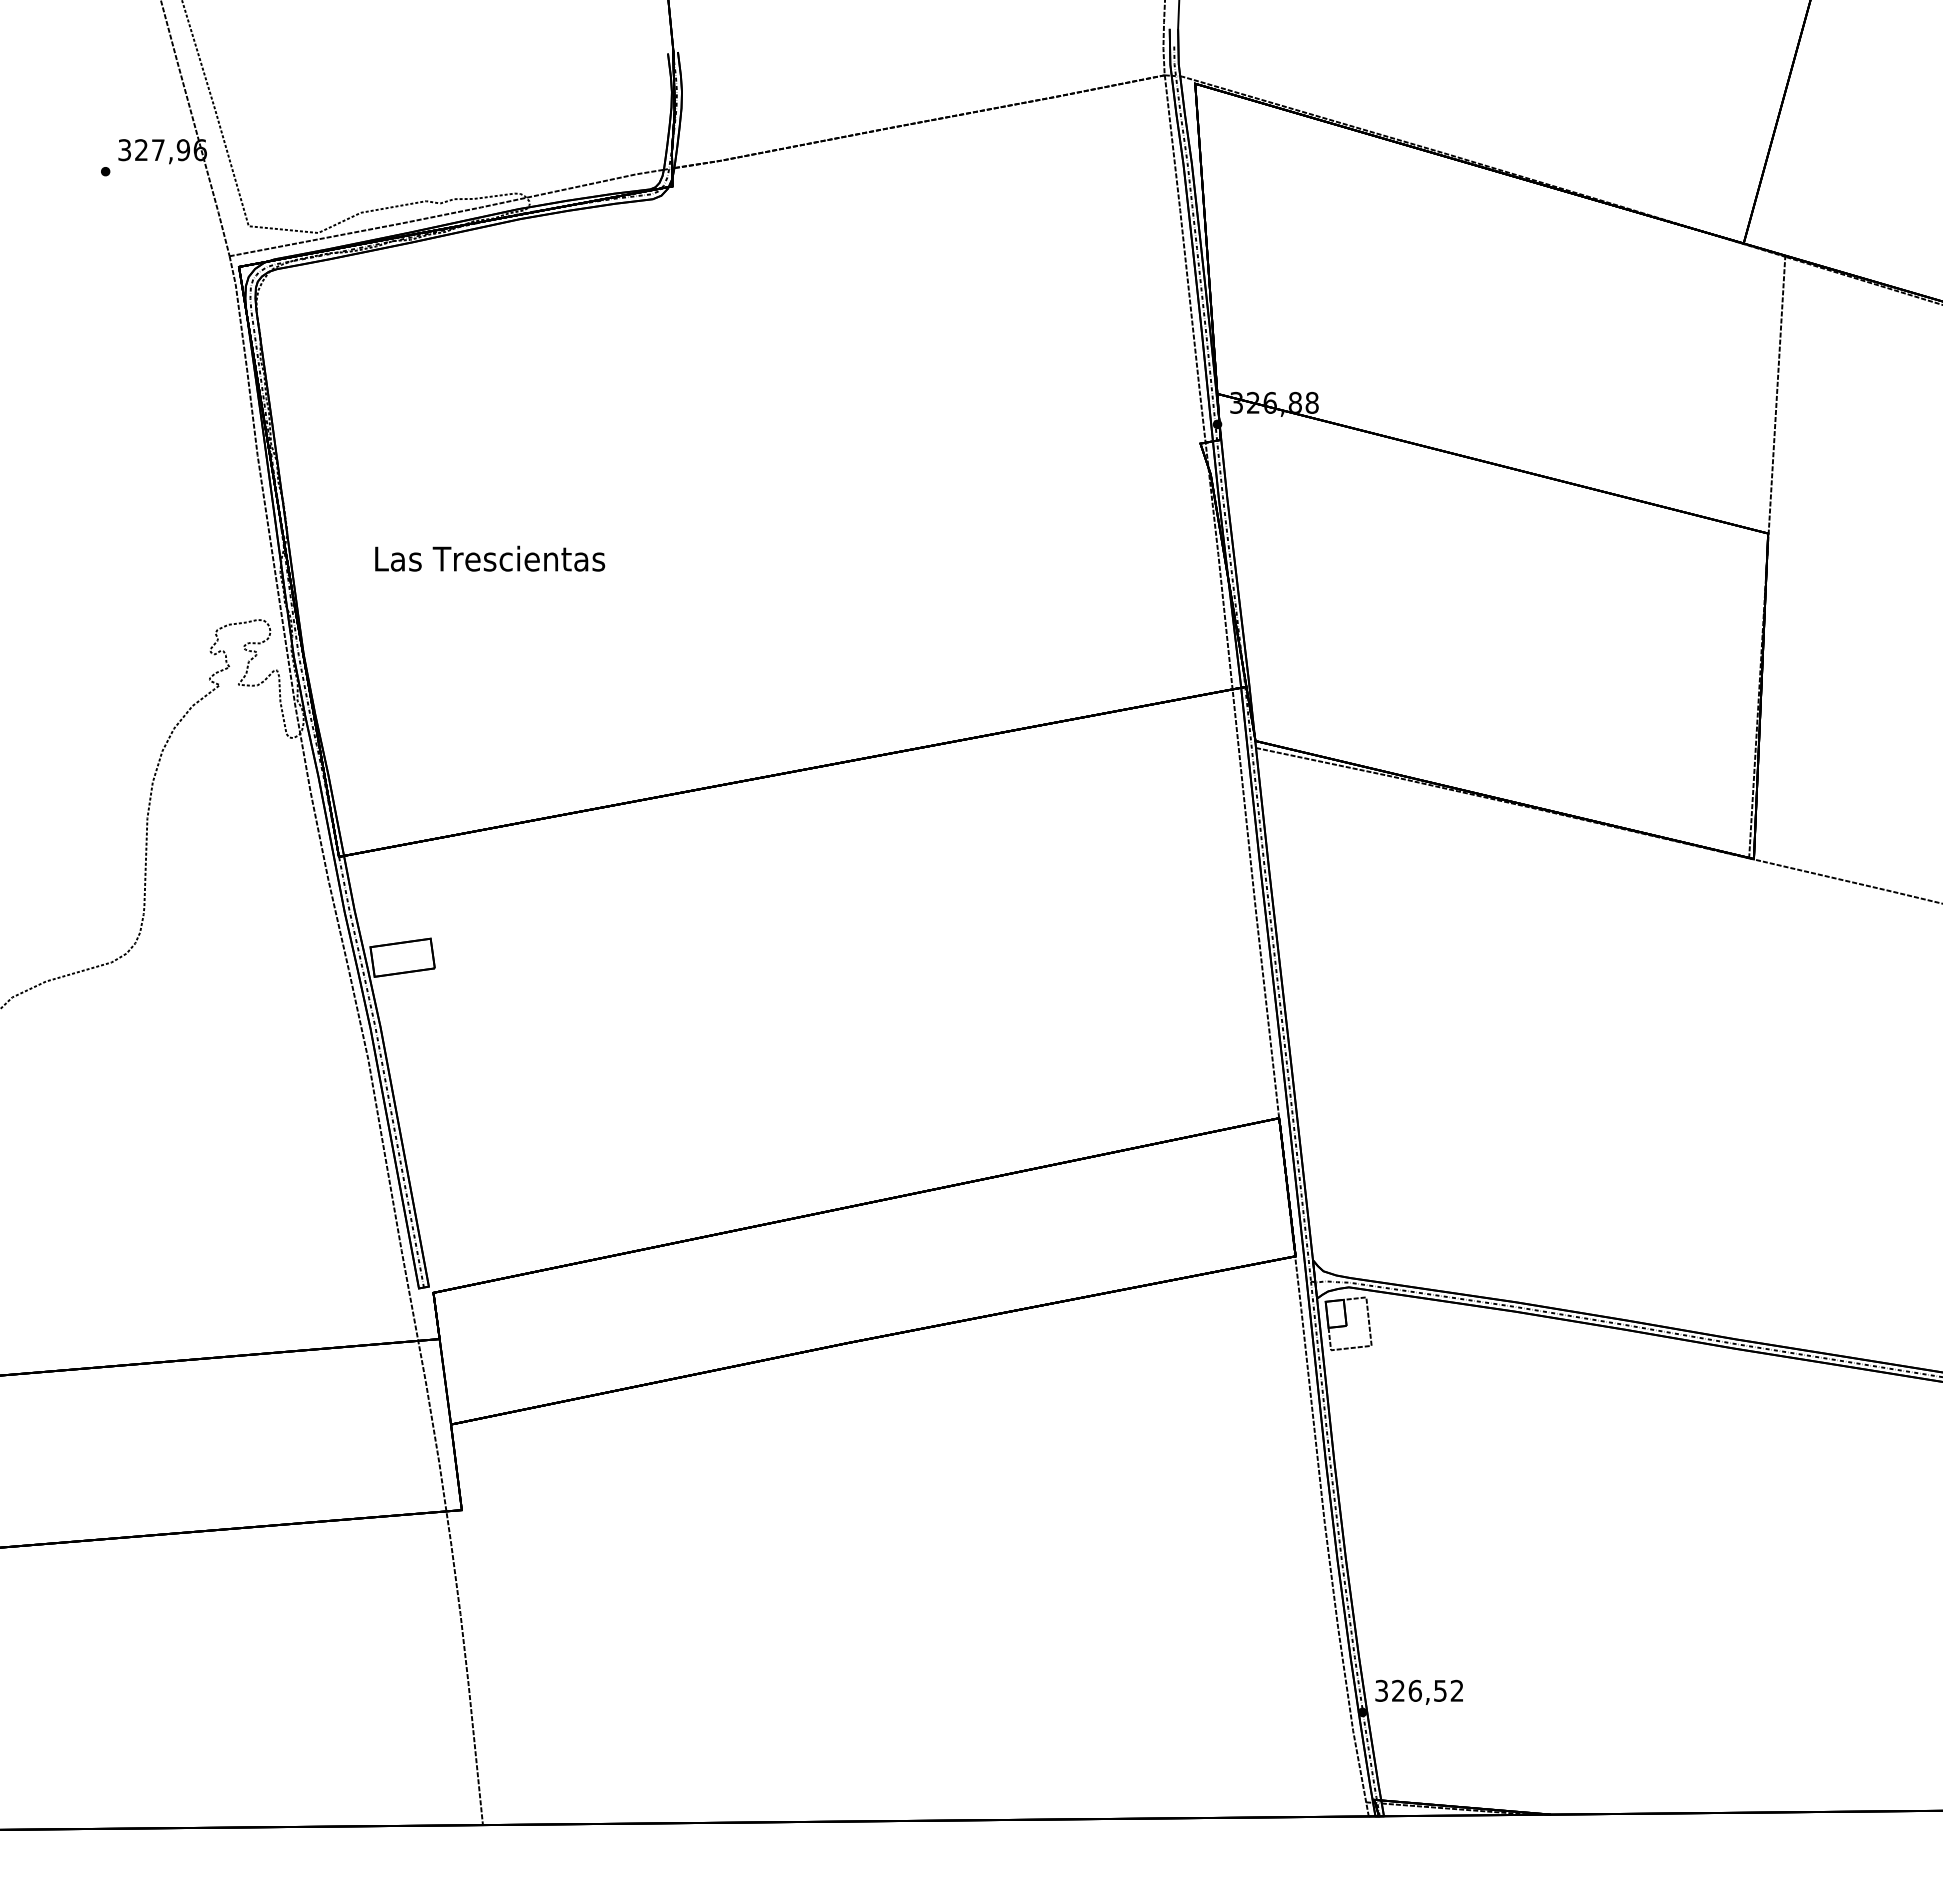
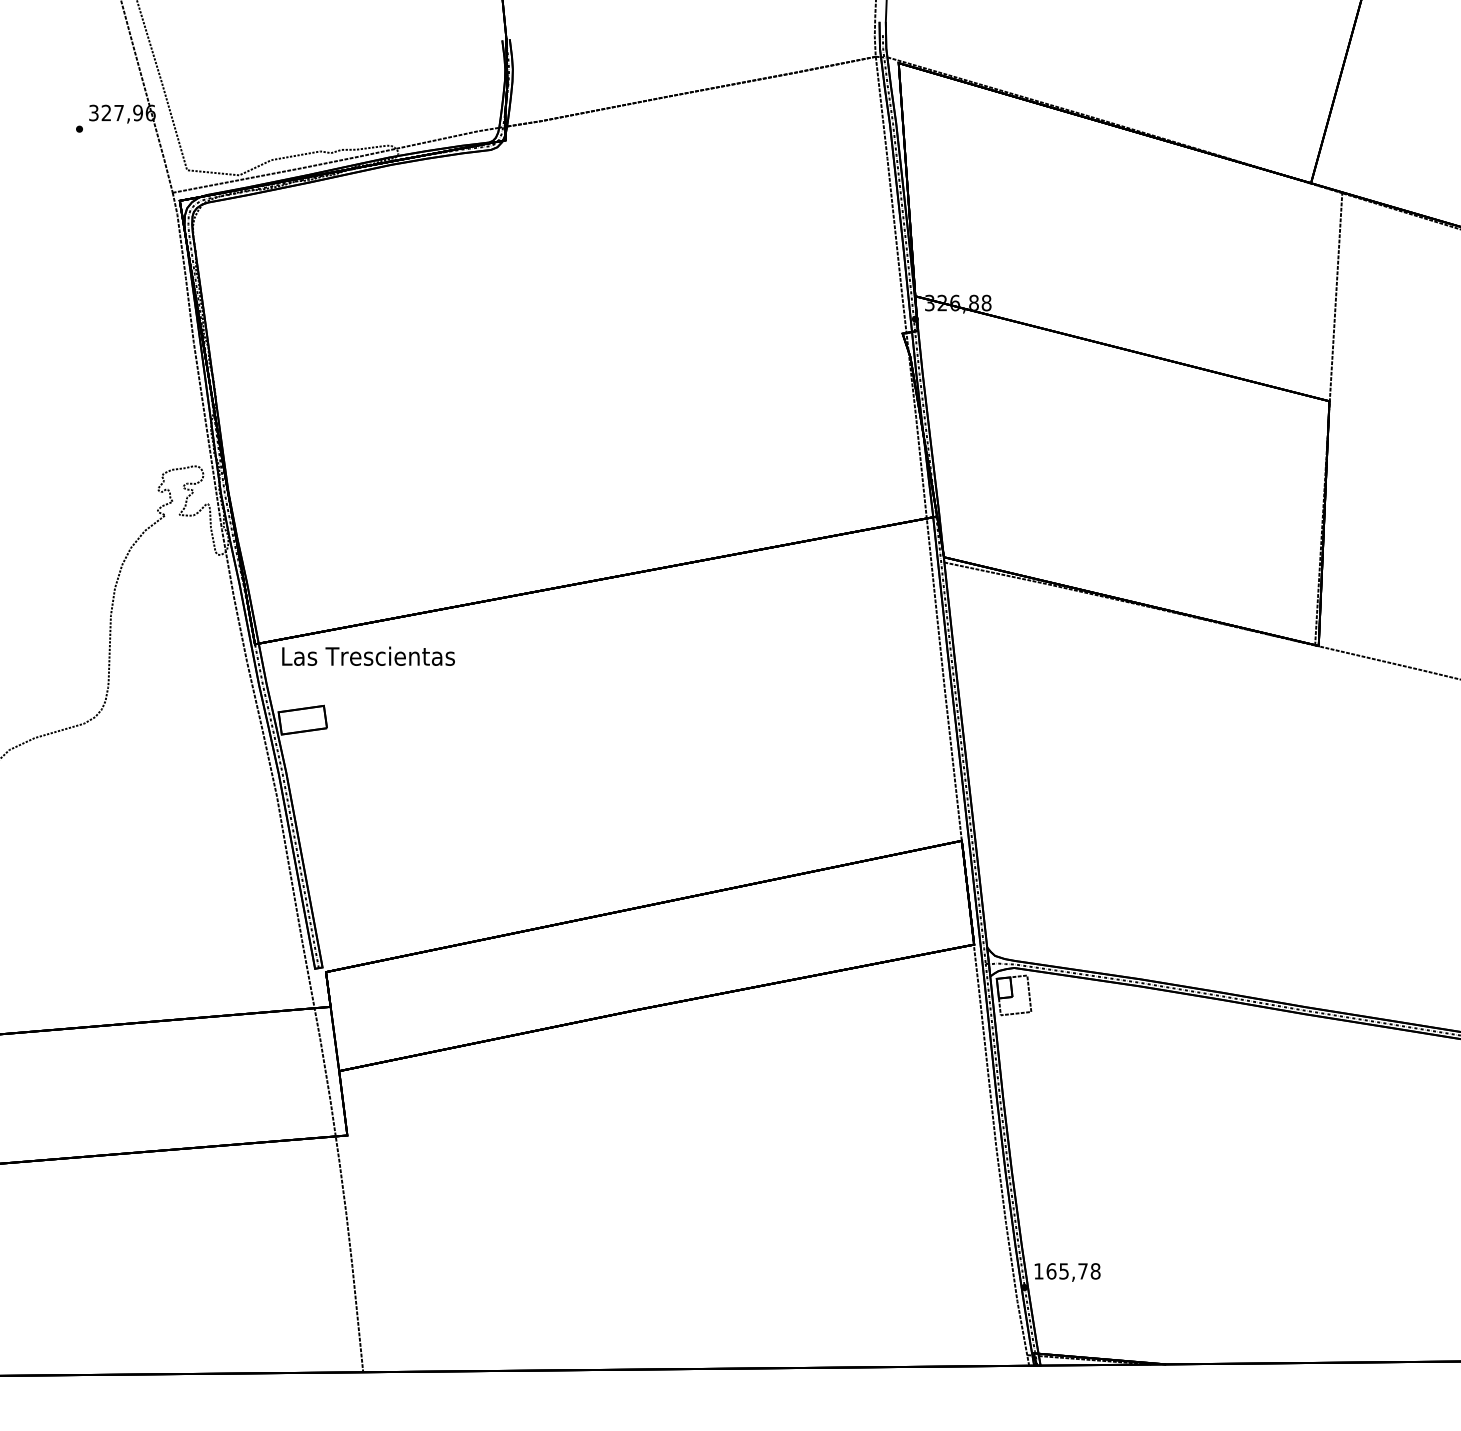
text: (490, 558) -> (368, 656), moved
text: (1419, 1690) -> (1067, 1271), 326,52 -> 165,78

